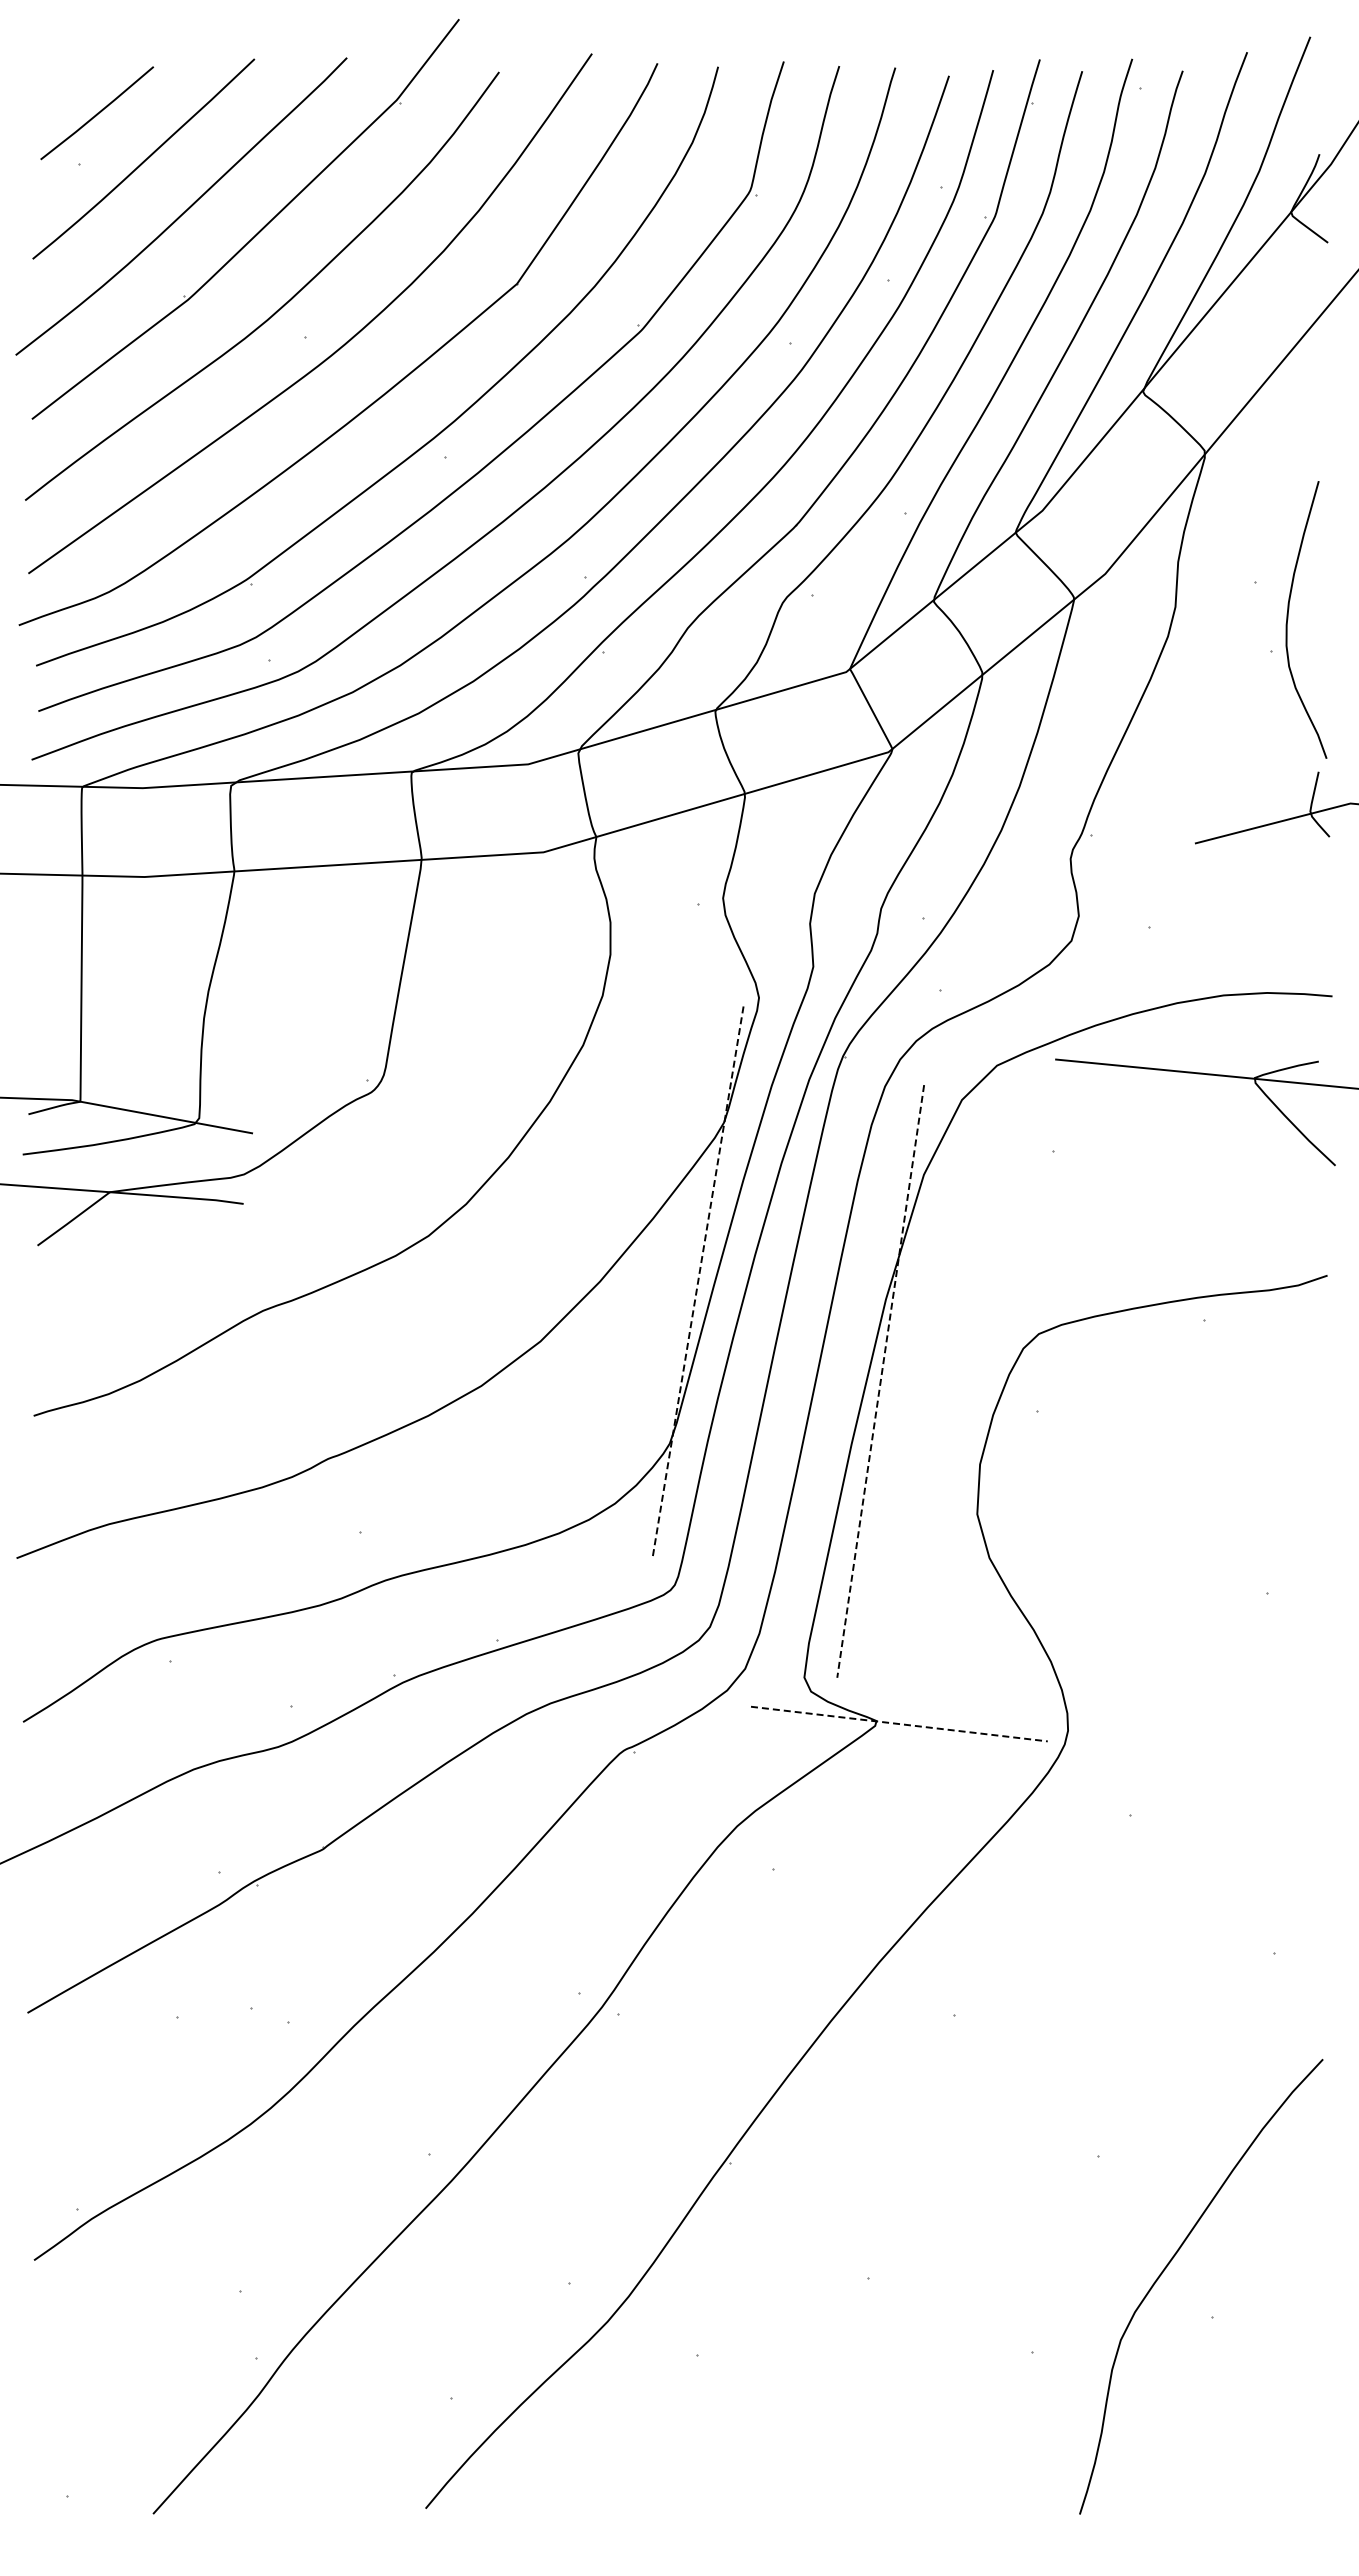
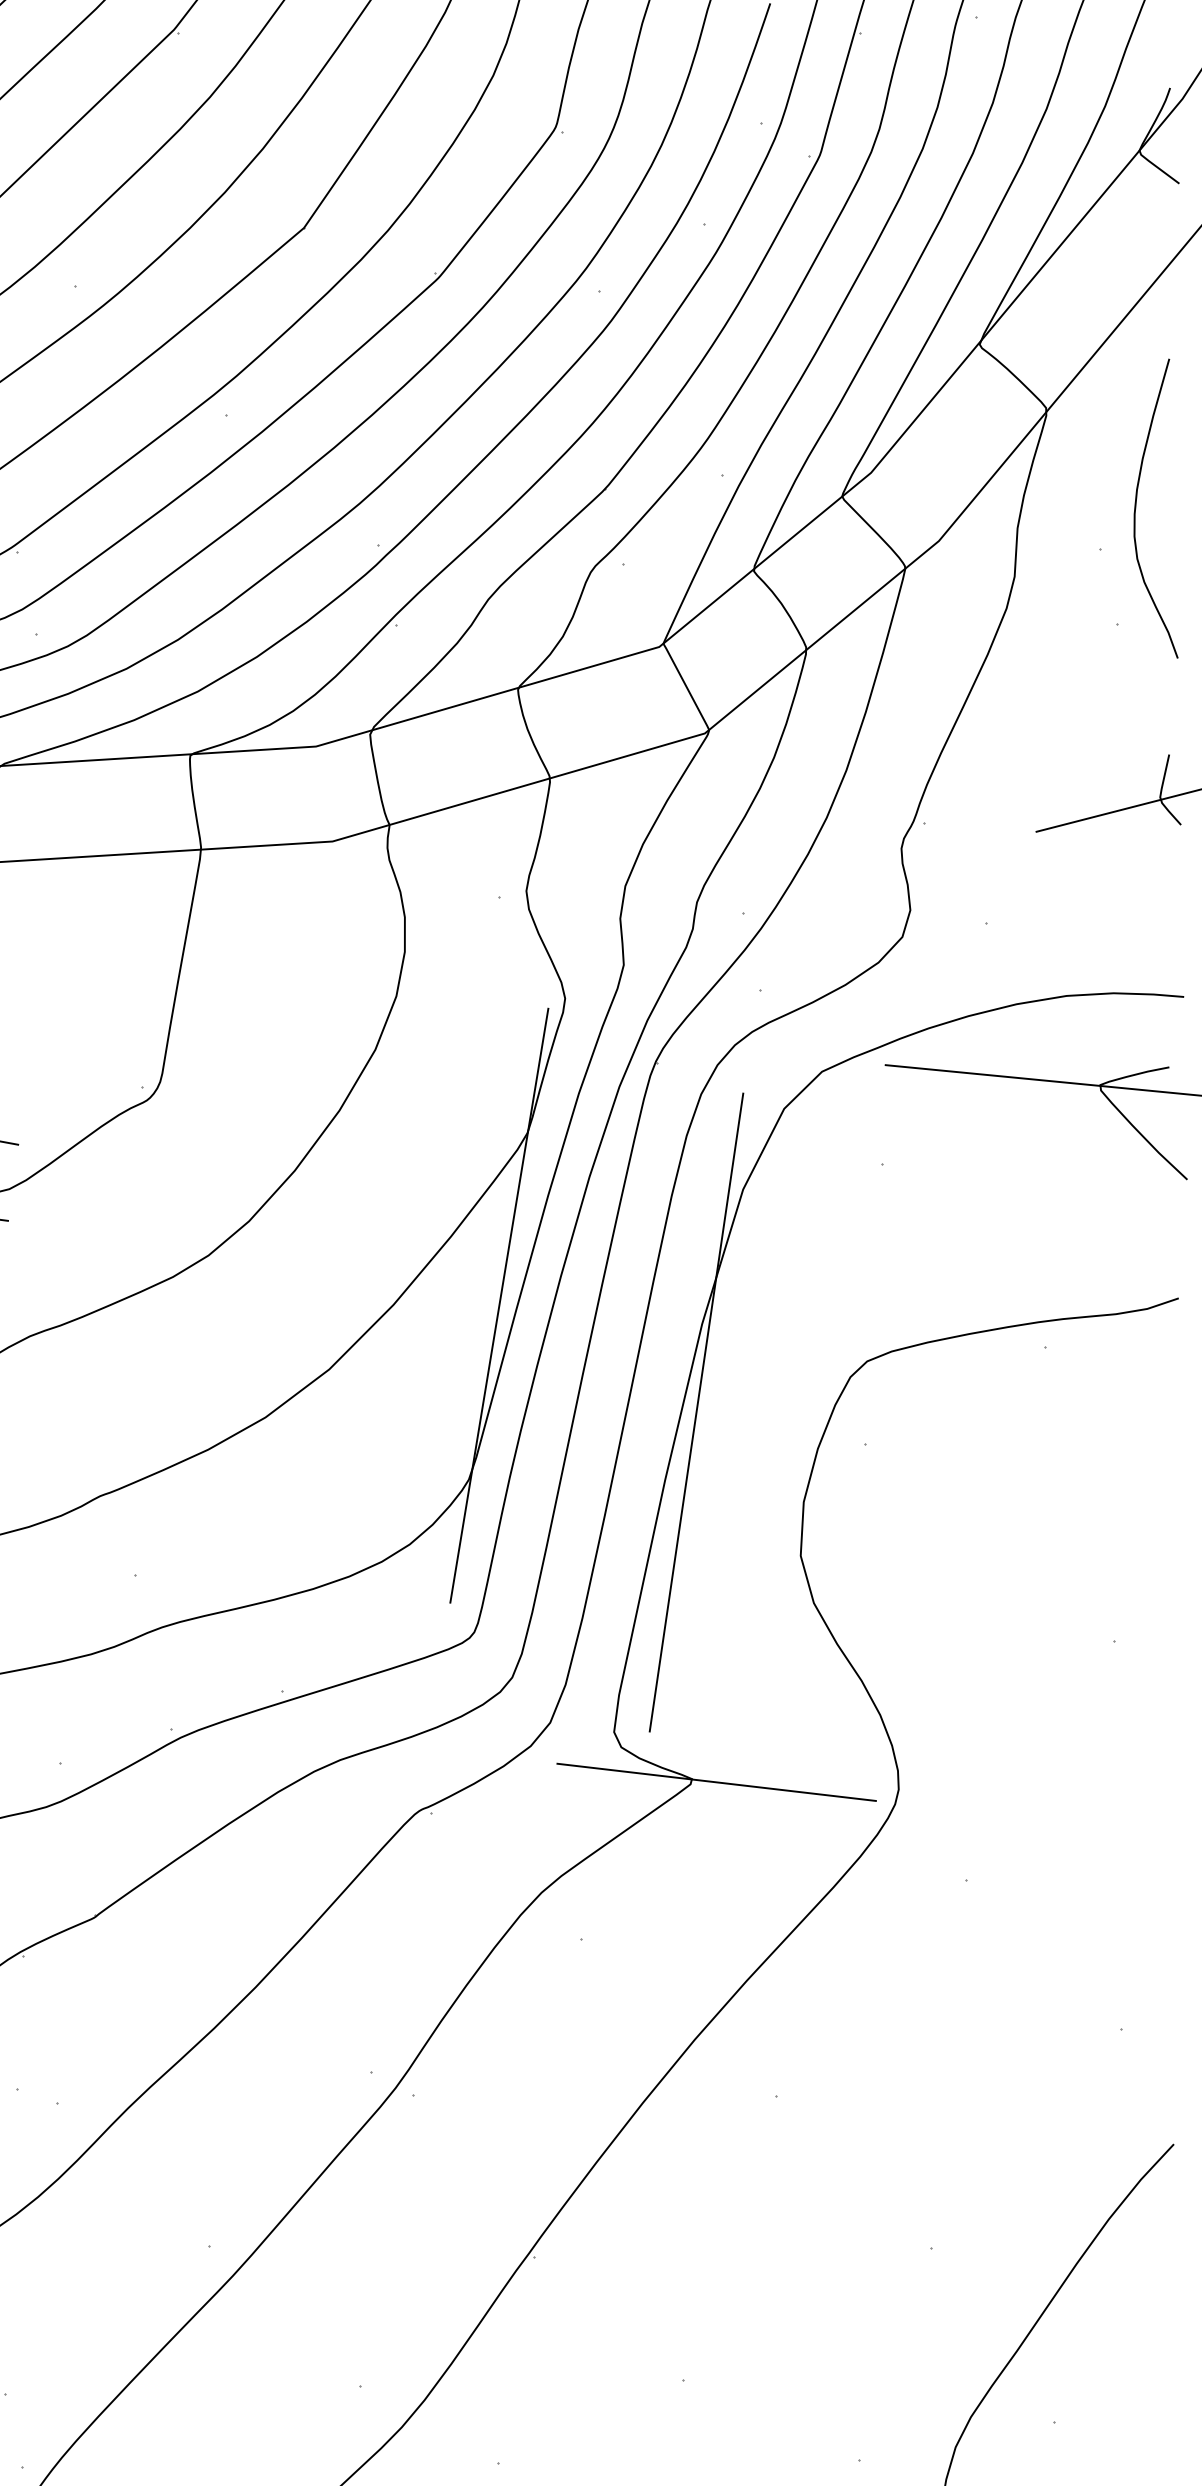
curve: (1288, 619) -> (1136, 508), moved
line: (698, 1282) -> (499, 1305), dashed -> solid
line: (880, 1381) -> (696, 1412), dashed -> solid
line: (899, 1724) -> (716, 1782), dashed -> solid

